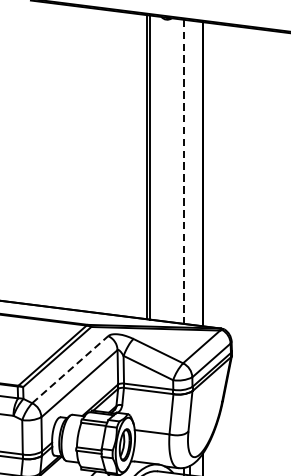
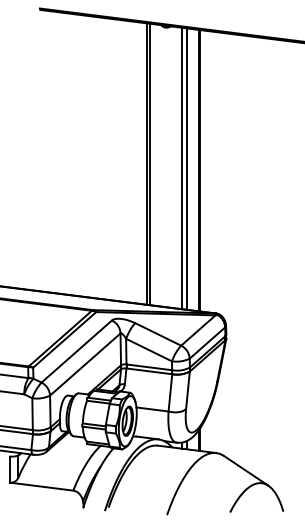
line: (183, 171) -> (181, 168), dashed -> solid
line: (189, 171) -> (187, 168), added
line: (69, 369) -> (76, 351), dashed -> solid

